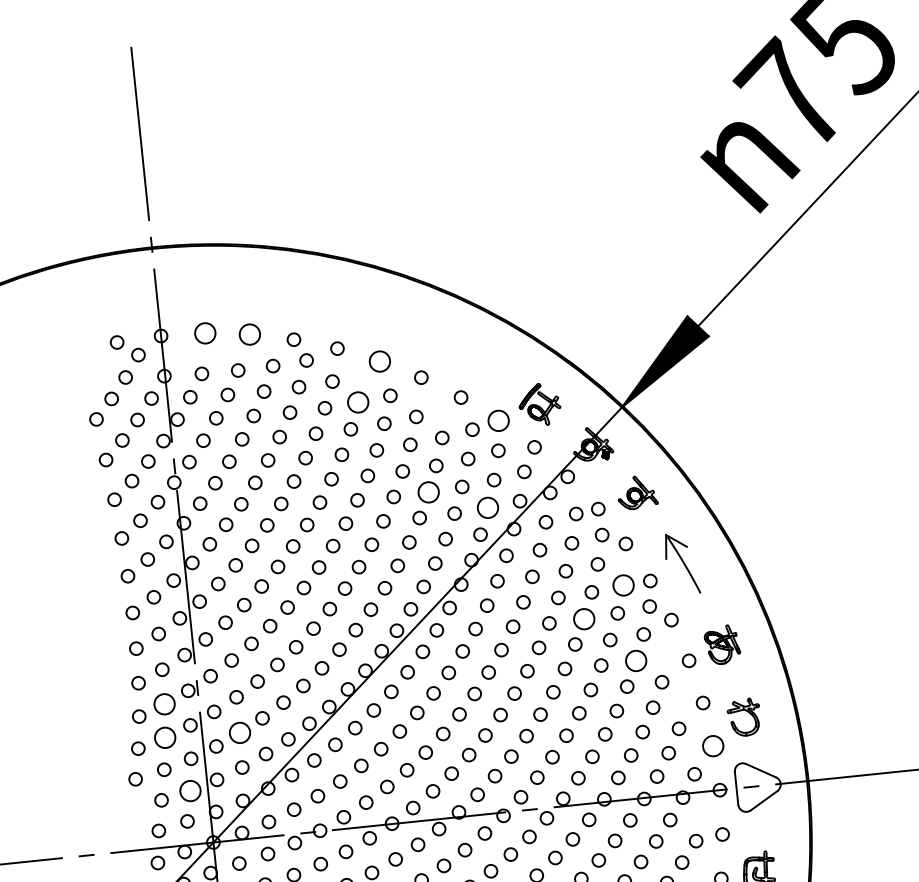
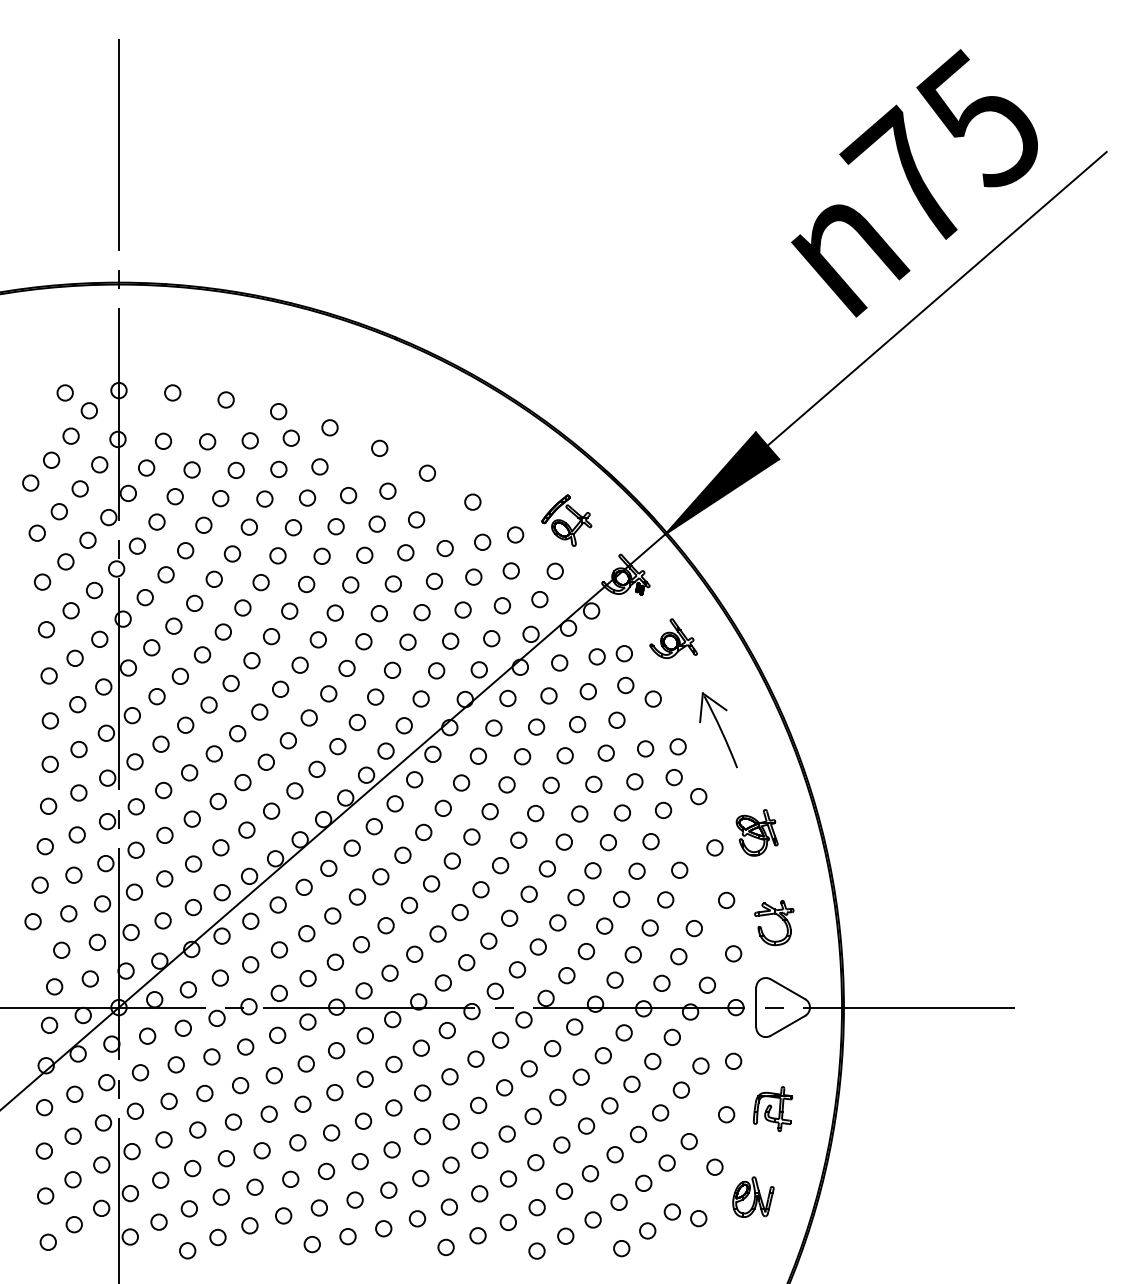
circle: (205, 333) -> (172, 392), size x0.62
circle: (249, 334) -> (225, 399), size x0.62
circle: (379, 360) -> (379, 447), size x0.62
circle: (358, 402) -> (348, 495), size x0.62
circle: (498, 420) -> (515, 534), size x0.62
circle: (428, 492) -> (421, 612), size x0.62
circle: (487, 507) -> (491, 638), size x0.62
circle: (623, 585) -> (645, 748), size x0.62
circle: (583, 618) -> (593, 783), size x0.62
circle: (635, 661) -> (650, 841), size x0.62
circle: (163, 704) -> (76, 834), size x0.62
circle: (239, 732) -> (164, 878), size x0.62
circle: (164, 737) -> (73, 874), size x0.62
circle: (713, 745) -> (733, 953), size x0.62
circle: (189, 790) -> (96, 941), size x0.62

